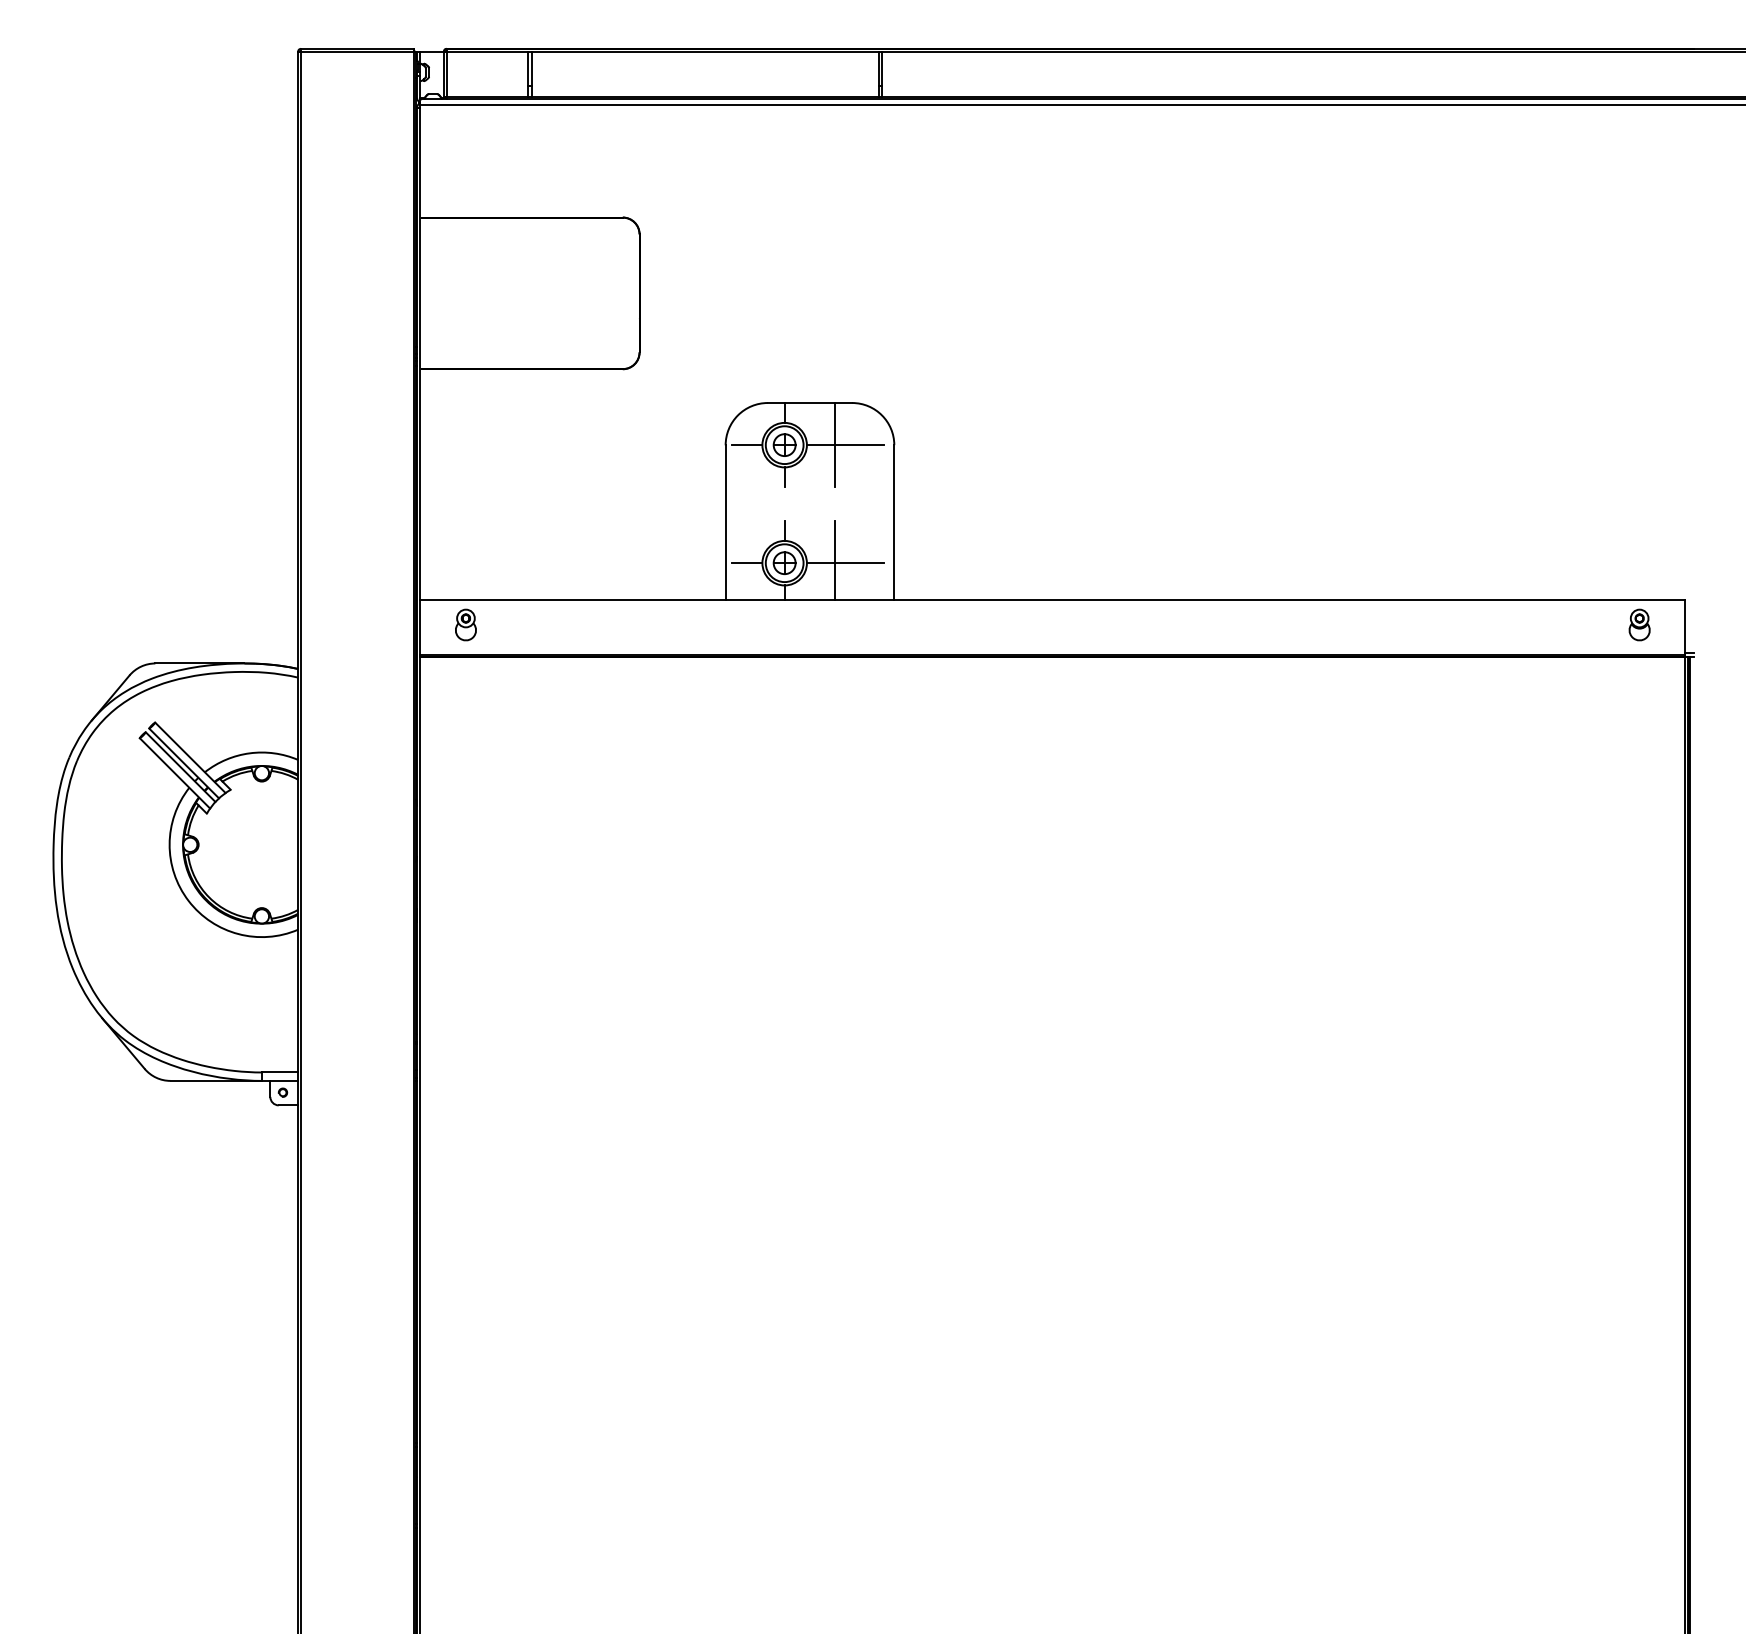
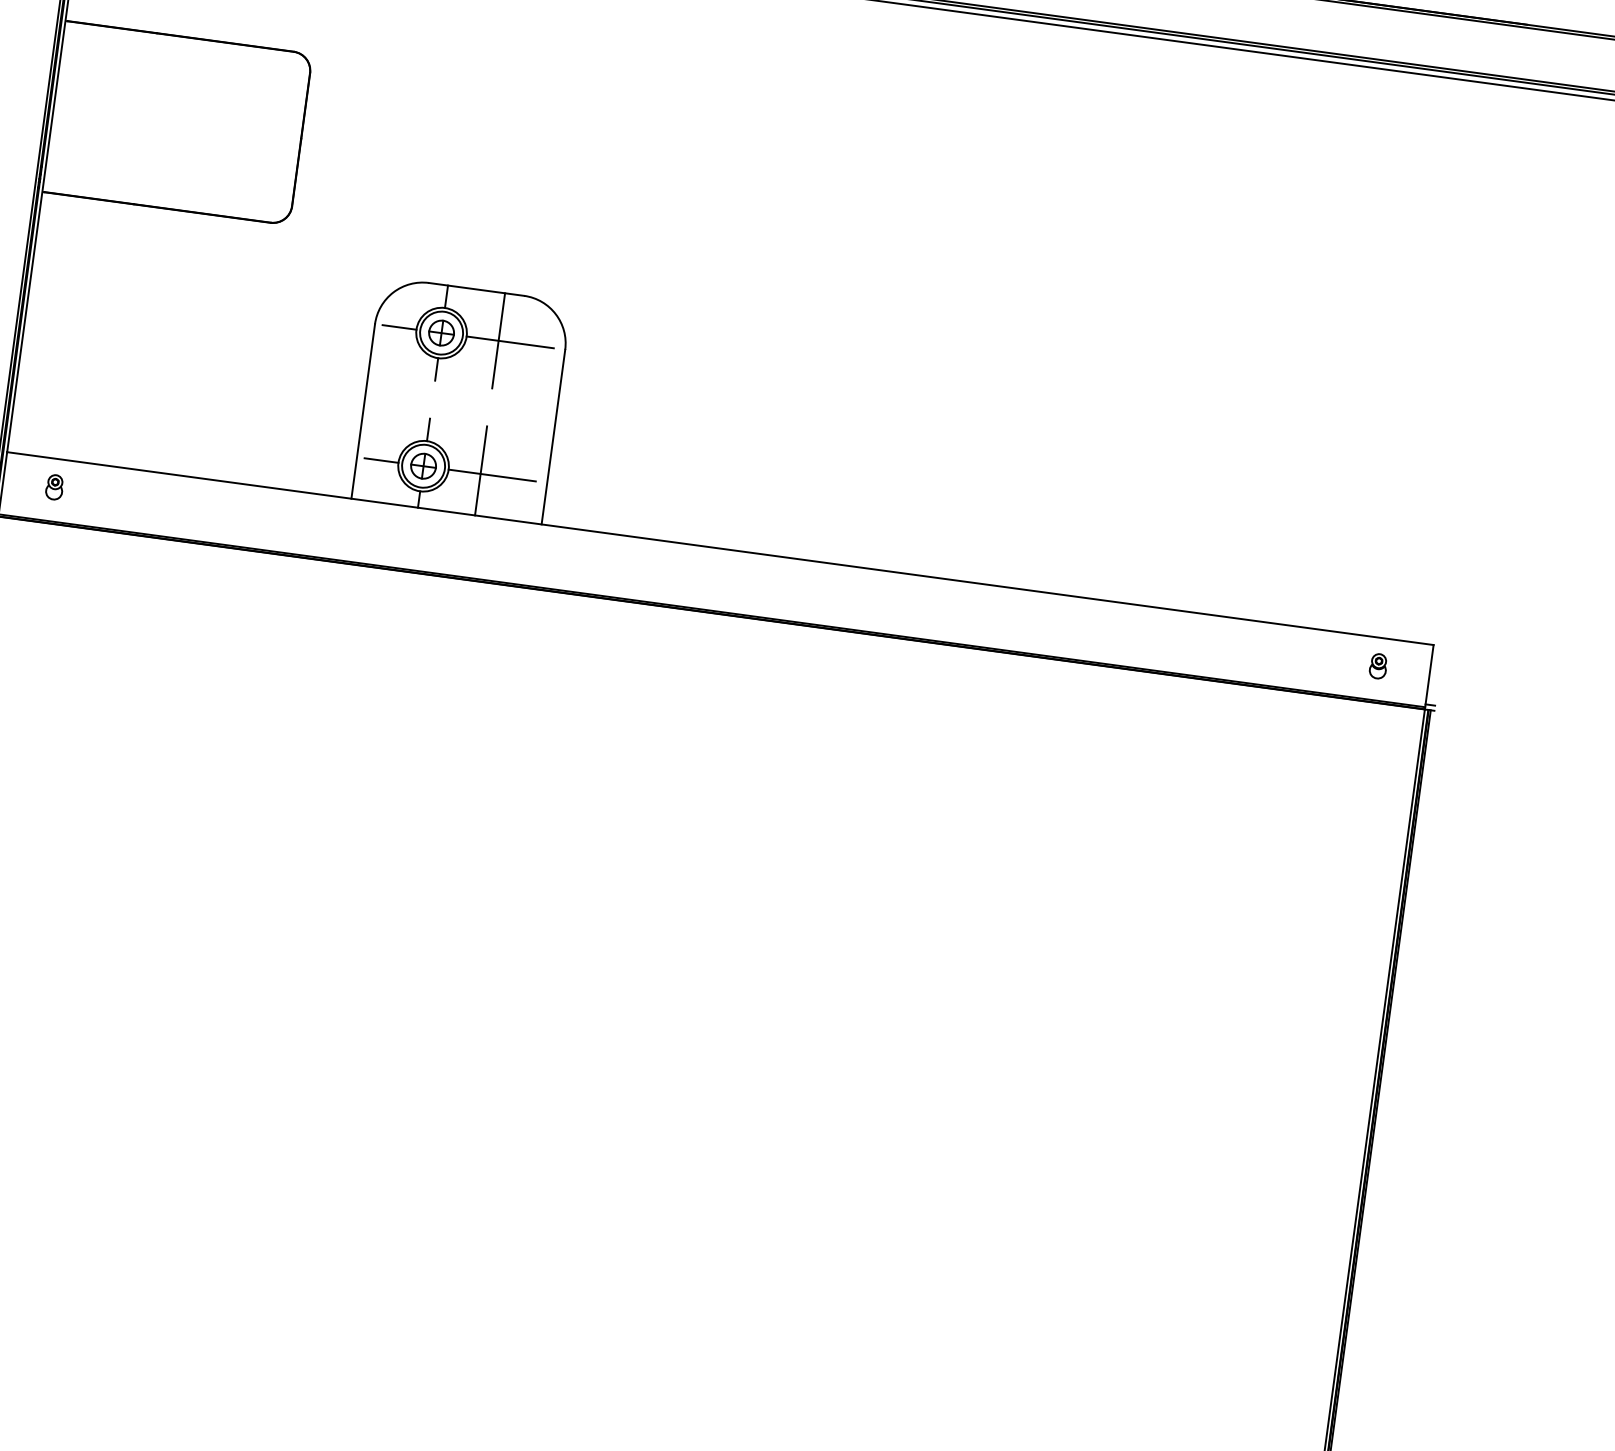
part: (465, 624) -> (54, 486), size x0.7
part: (1639, 624) -> (1378, 665), size x0.7

